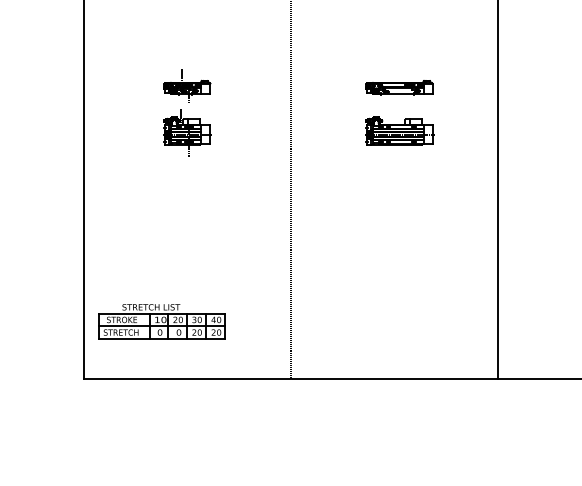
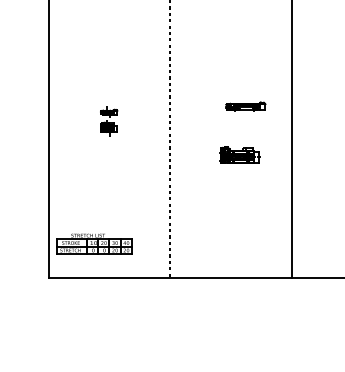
part: (398, 87) -> (245, 106), moved
part: (185, 111) -> (108, 120), size x0.6
part: (398, 129) -> (239, 154), moved

